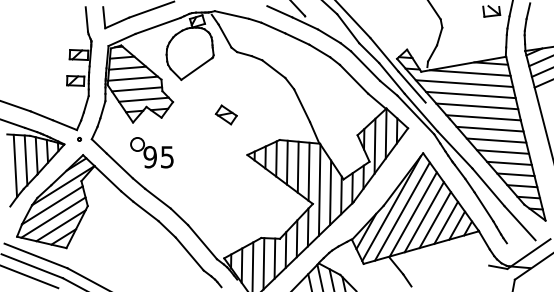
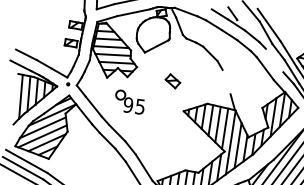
line: (365, 65) -> (274, 60), removed
line: (302, 105) -> (226, 81), removed
part: (151, 152) -> (129, 102), moved

